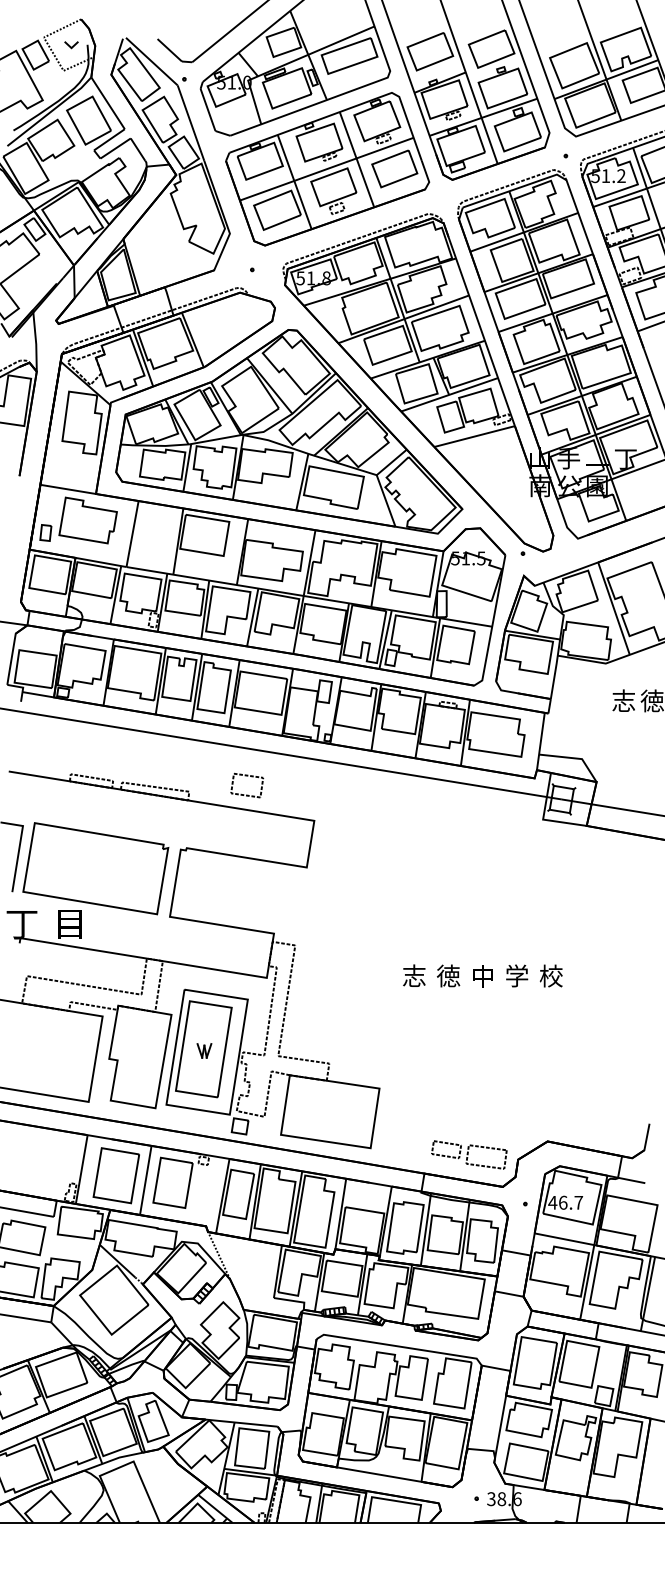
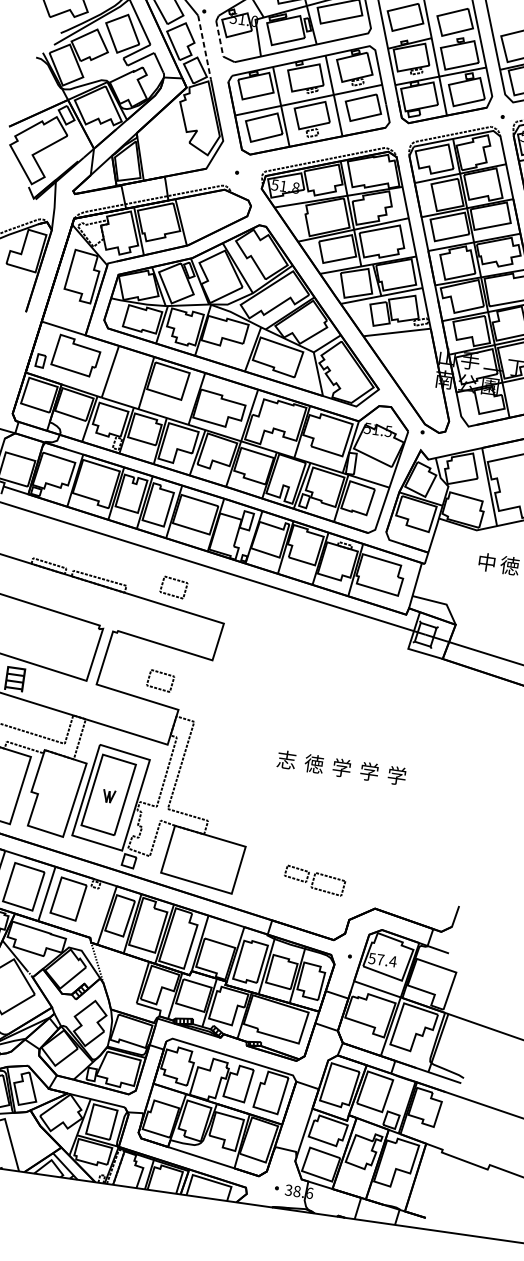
line: (208, 110) -> (220, 39), solid -> dashed
line: (190, 123) -> (204, 47), solid -> dashed
text: (623, 700) -> (486, 562), 志 -> 中
part: (251, 893) -> (164, 674), added
text: (482, 975) -> (341, 767), 中 -> 学
text: (550, 975) -> (396, 775), 校 -> 学
part: (469, 1154) -> (314, 880), moved
text: (565, 1202) -> (382, 959), 46.7 -> 57.4

